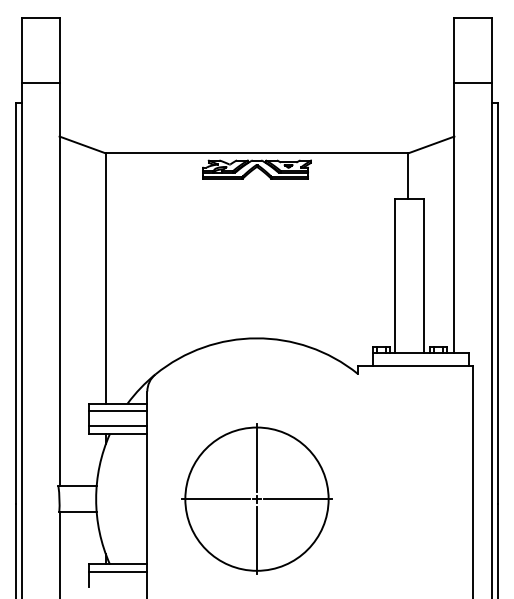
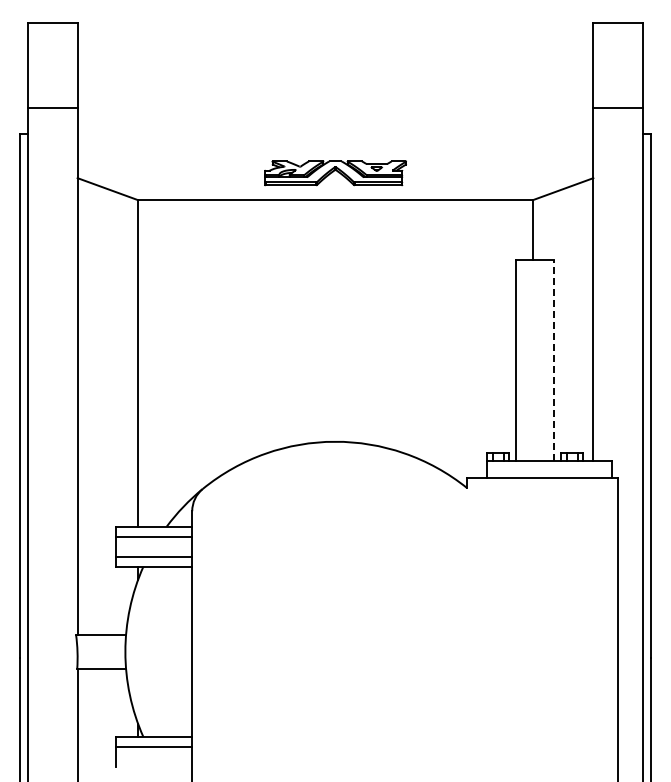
part: (257, 169) -> (335, 173), moved
line: (424, 276) -> (554, 360), solid -> dashed
part: (257, 498) -> (335, 651), removed

